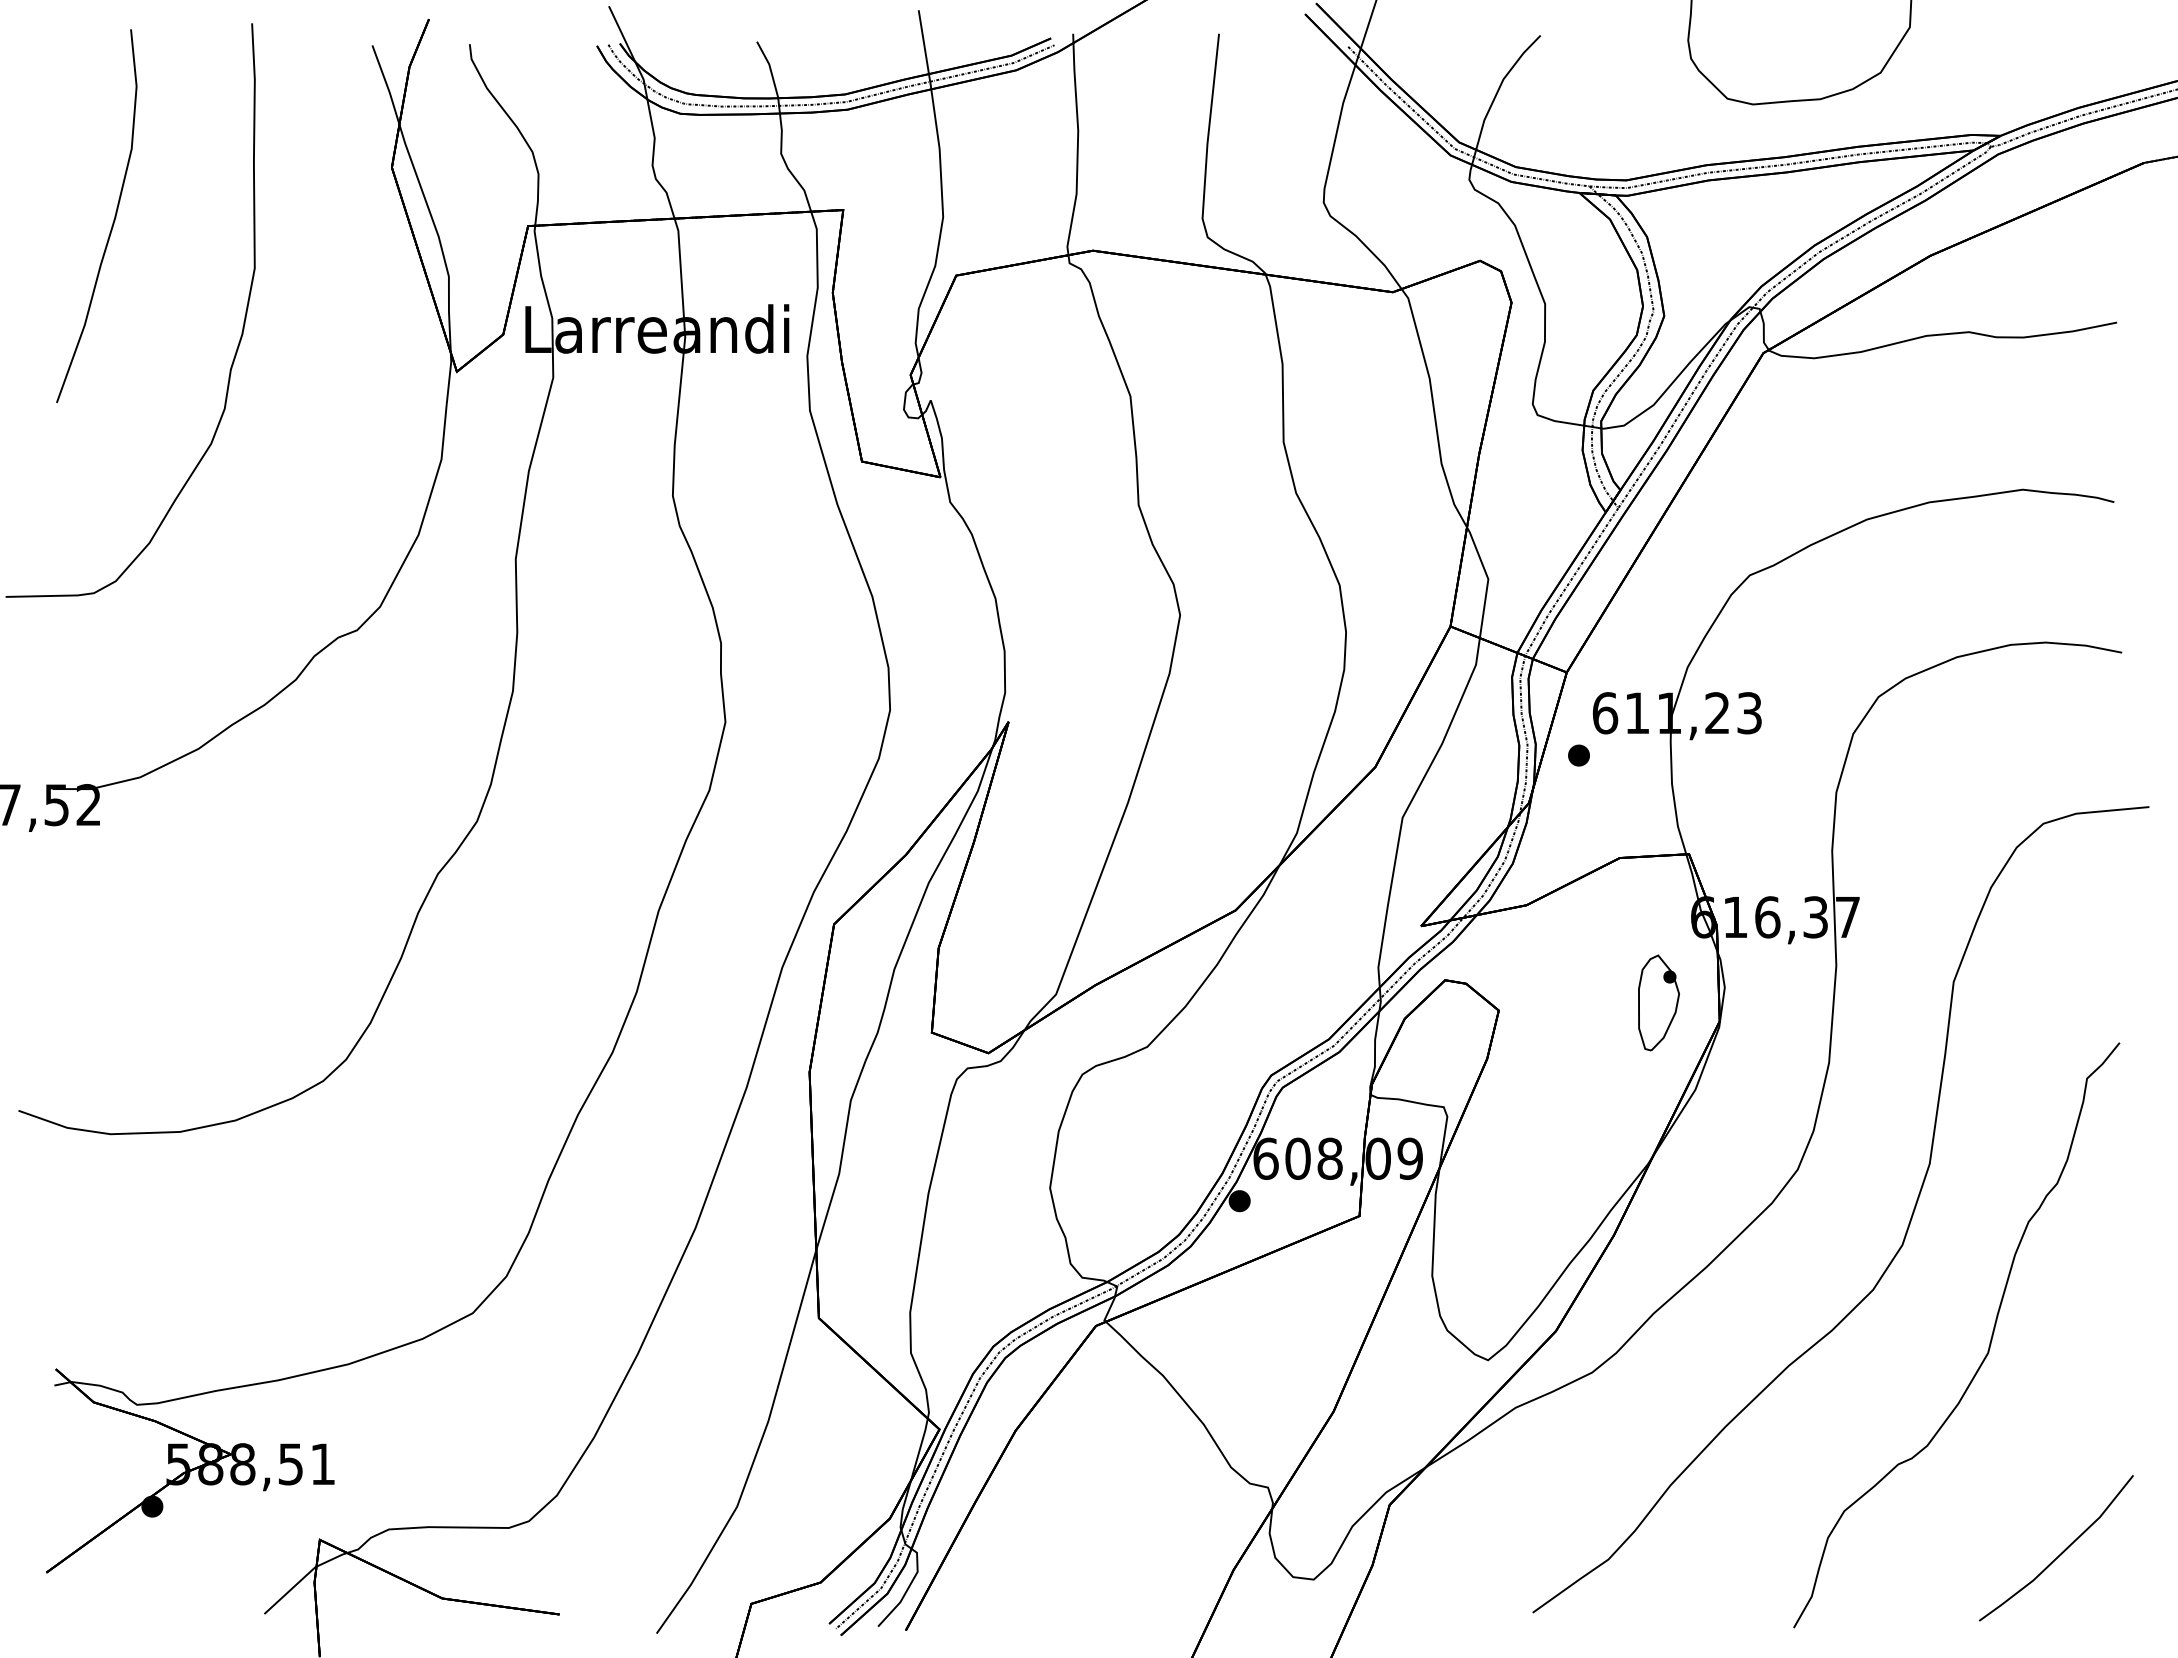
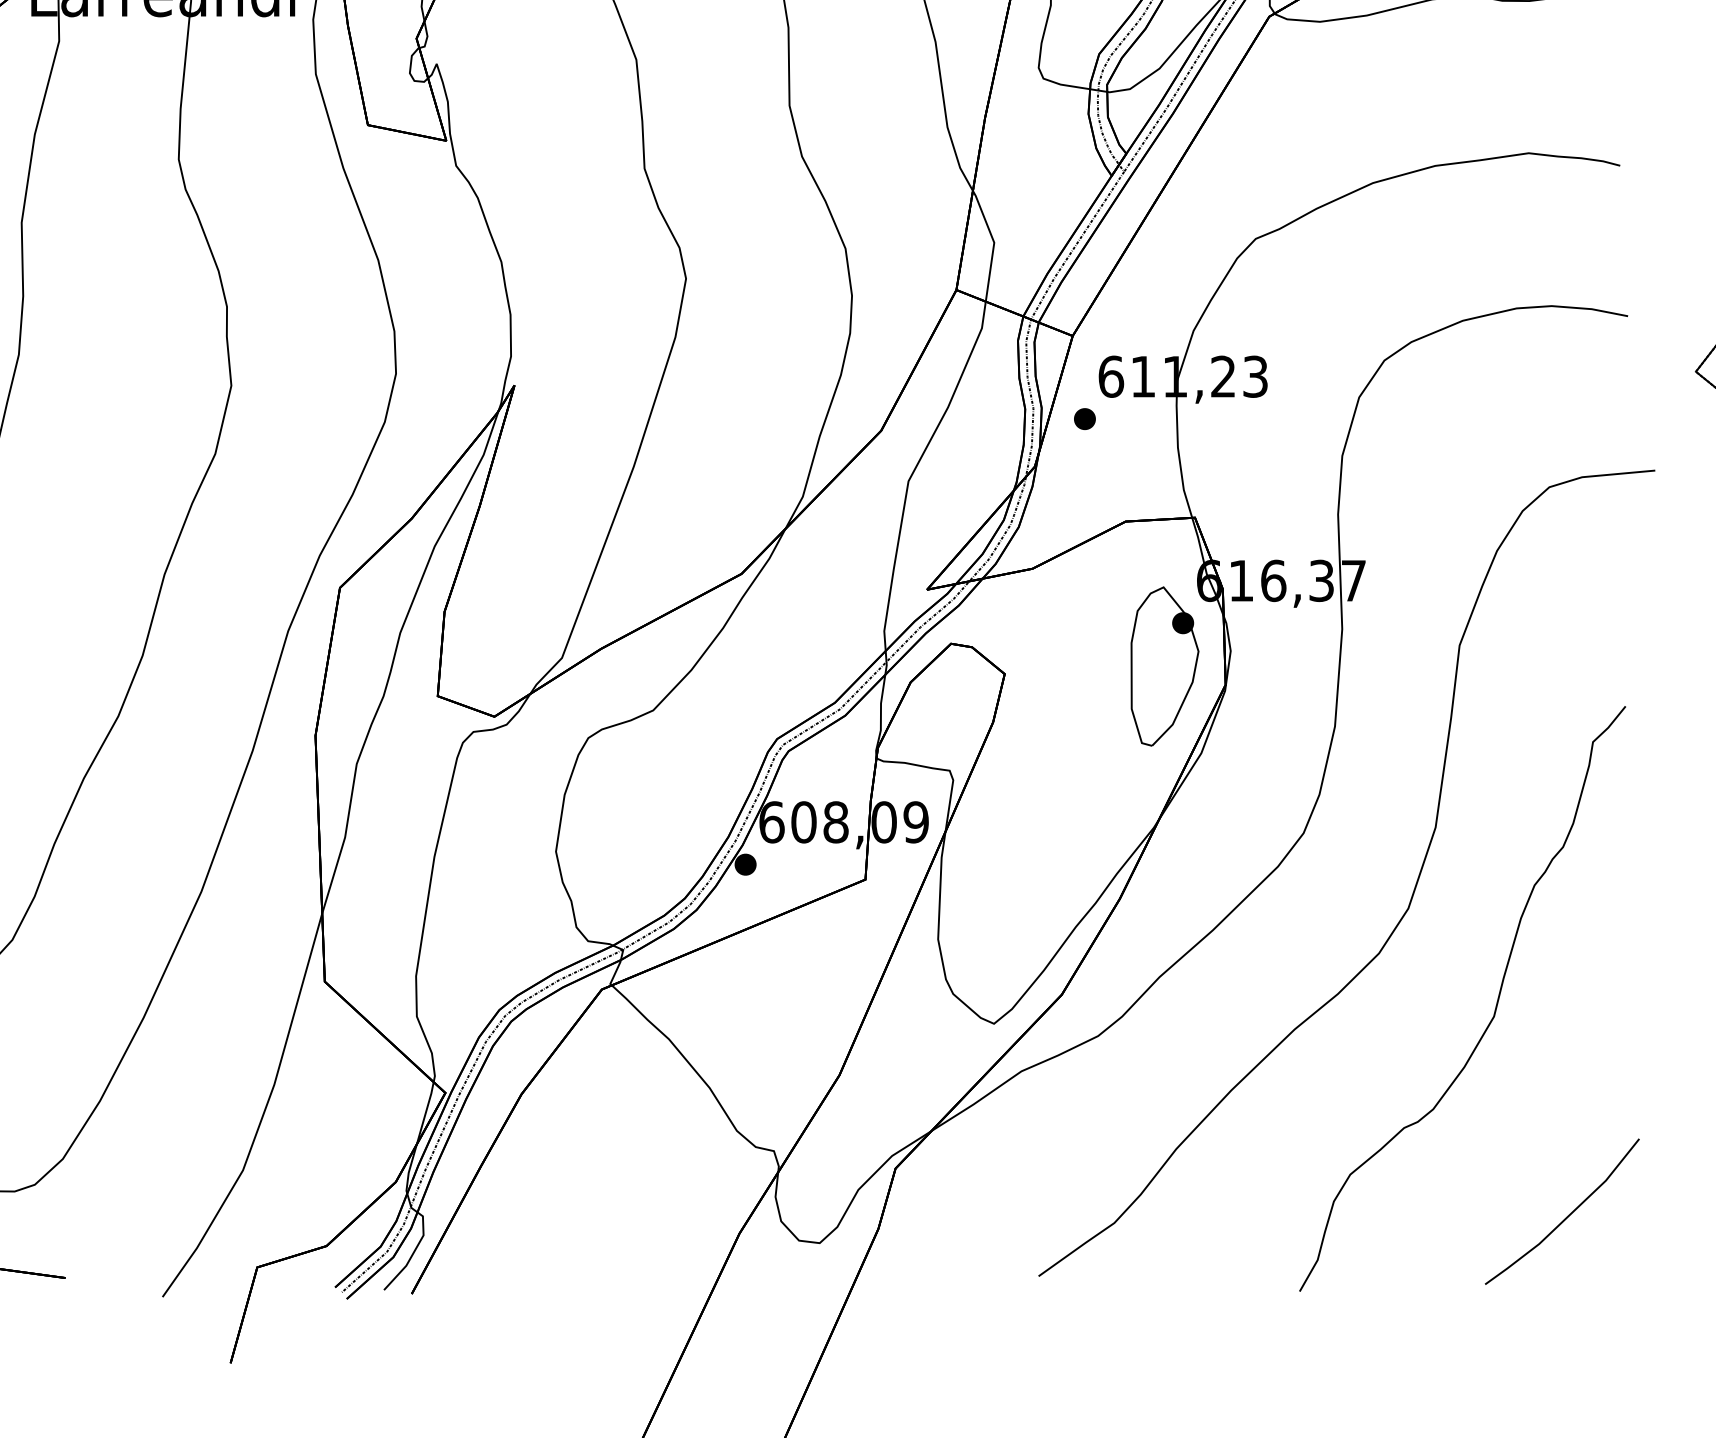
part: (1658, 1002) -> (1164, 666), size x1.67

